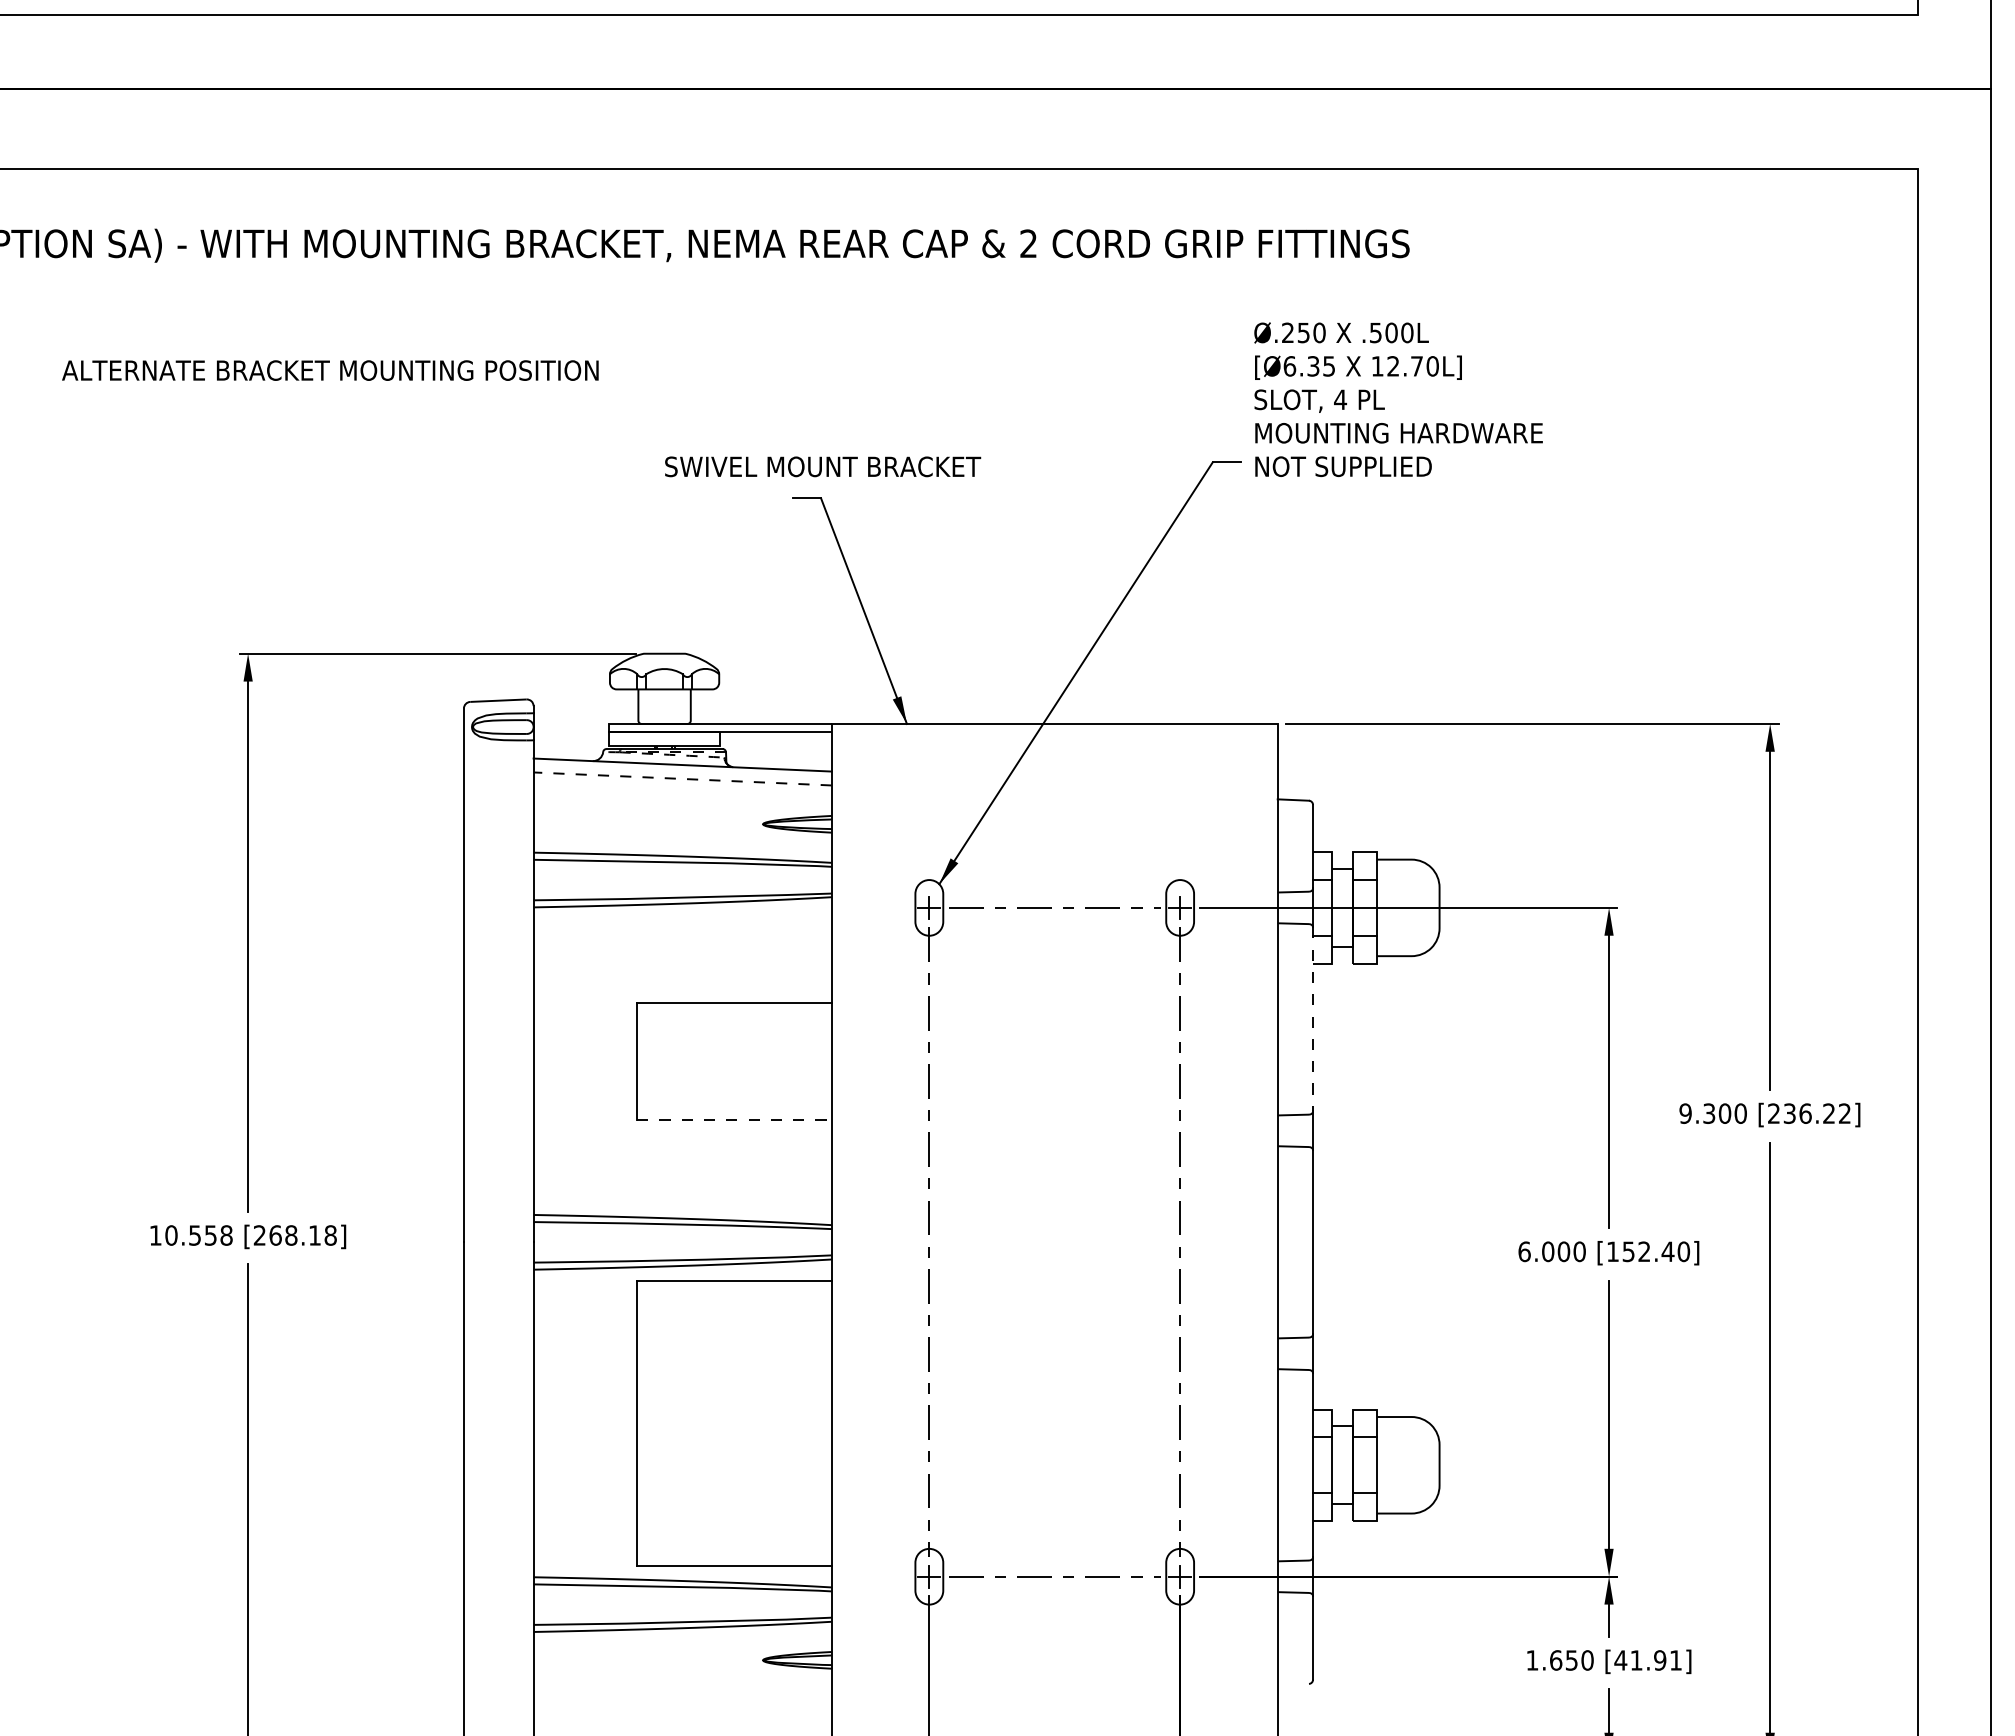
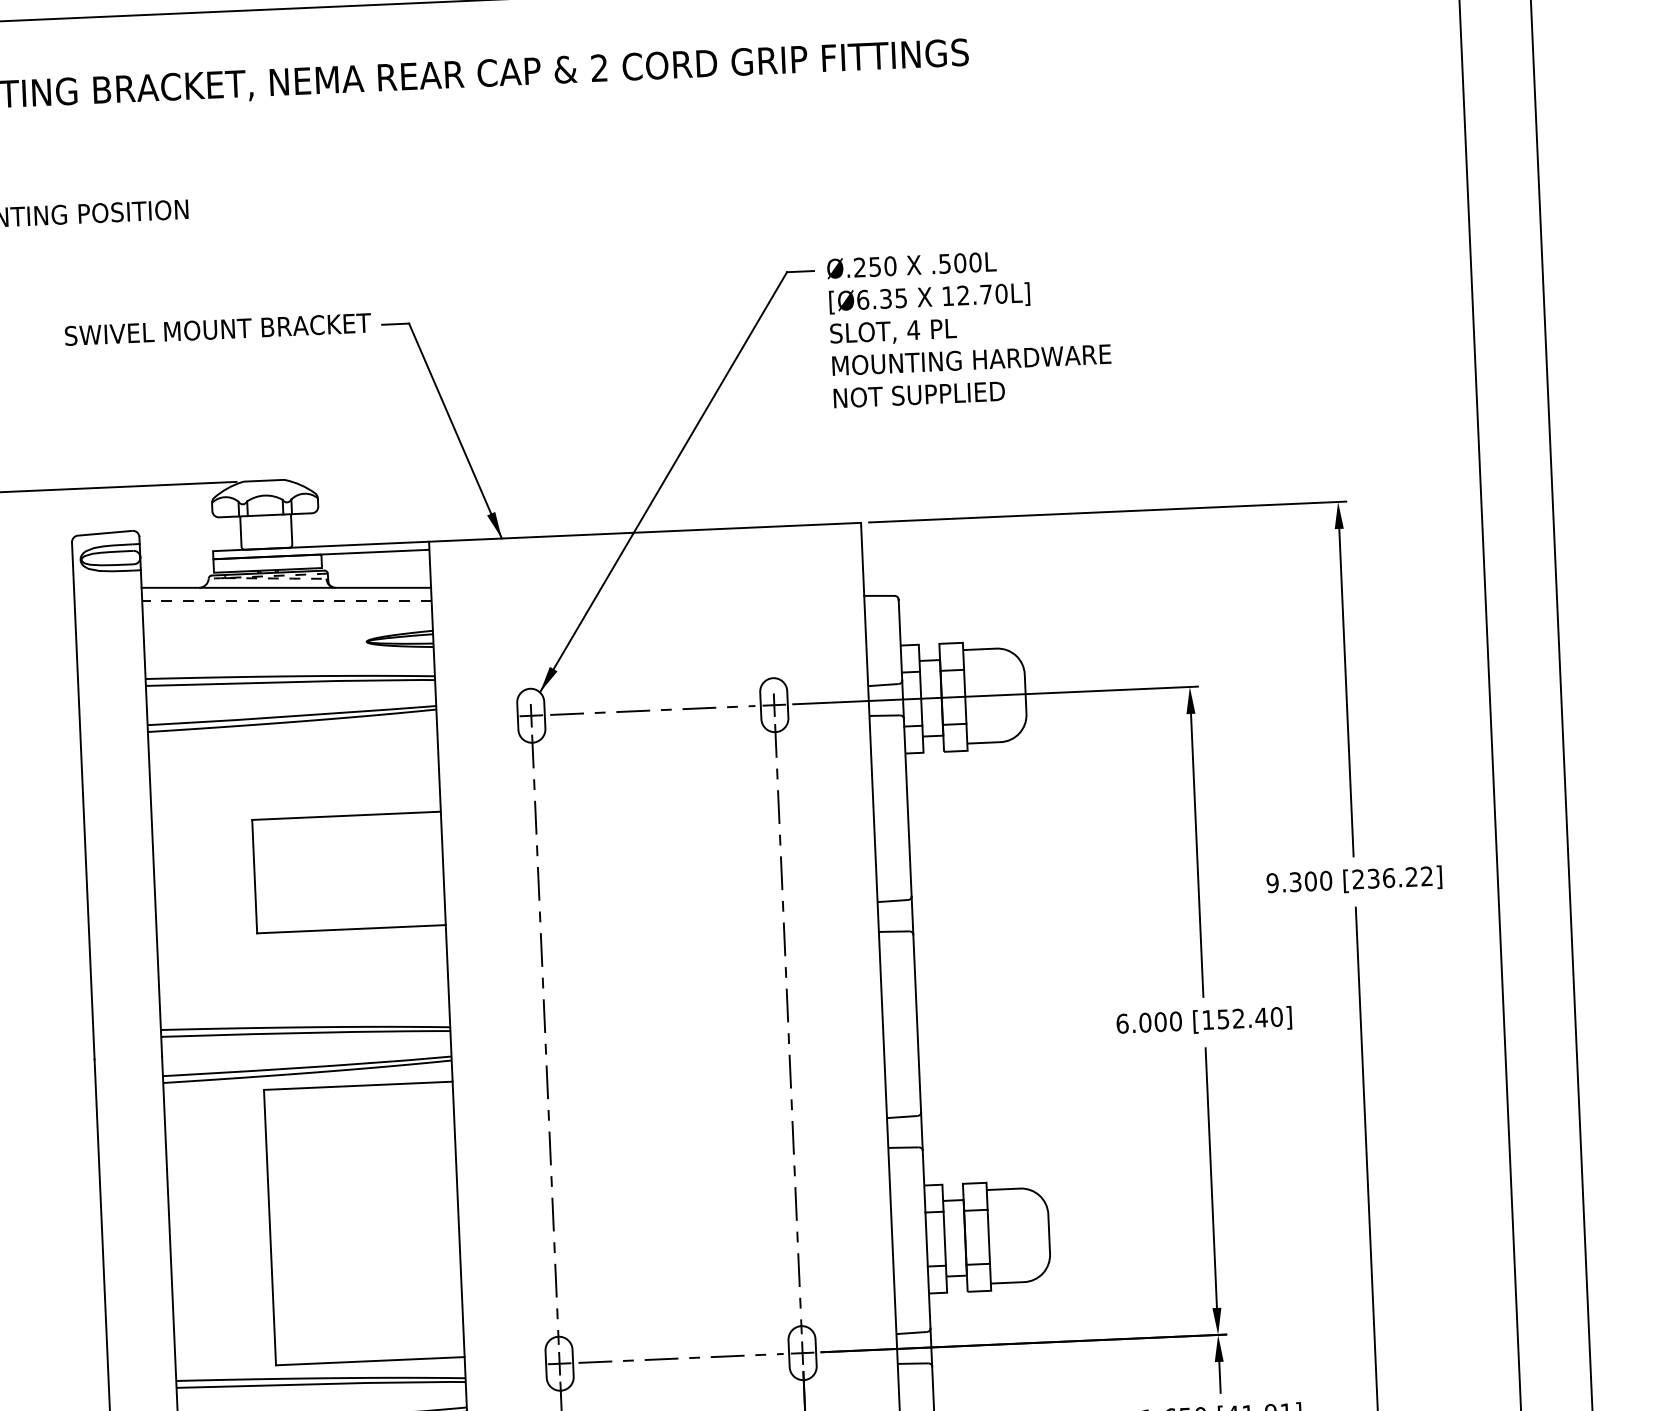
text: (1398, 399) -> (969, 327), moved
text: (823, 466) -> (218, 329), moved
line: (1313, 1019) -> (908, 807), dashed -> solid
line: (734, 1119) -> (351, 929), dashed -> solid

